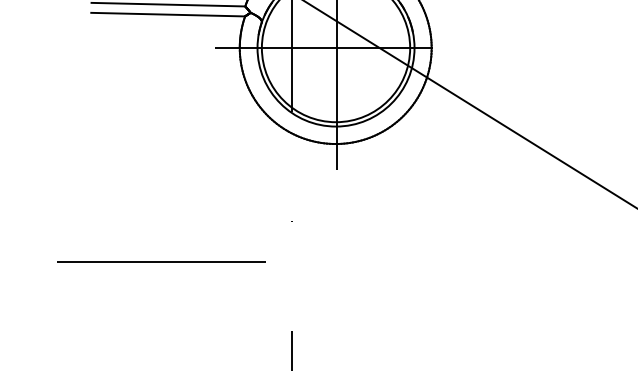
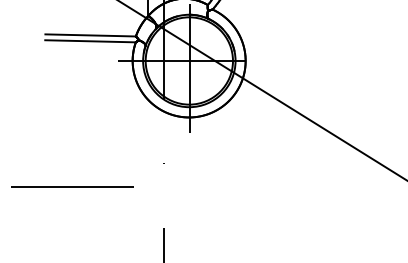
line: (161, 261) -> (72, 186), moved

